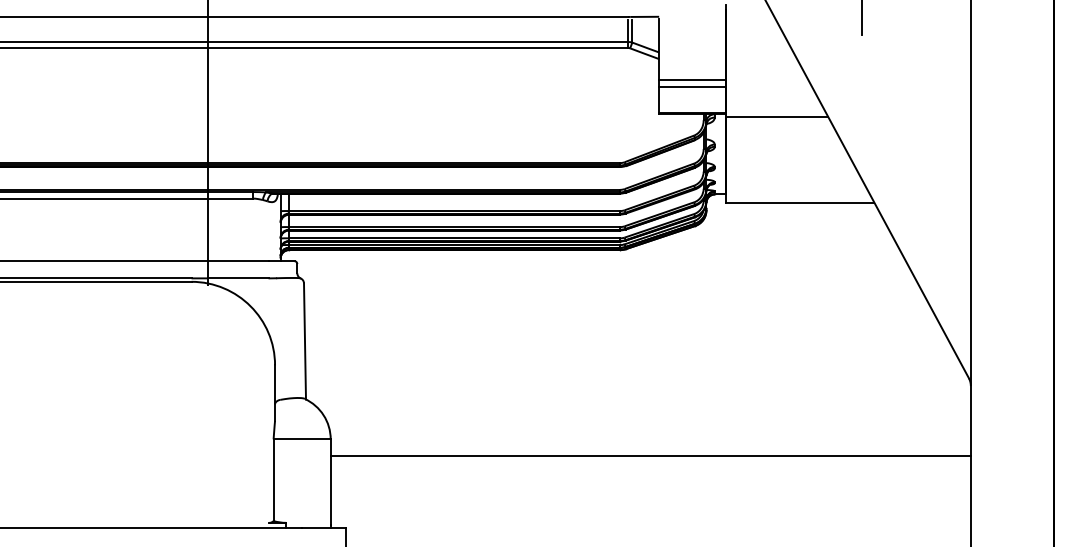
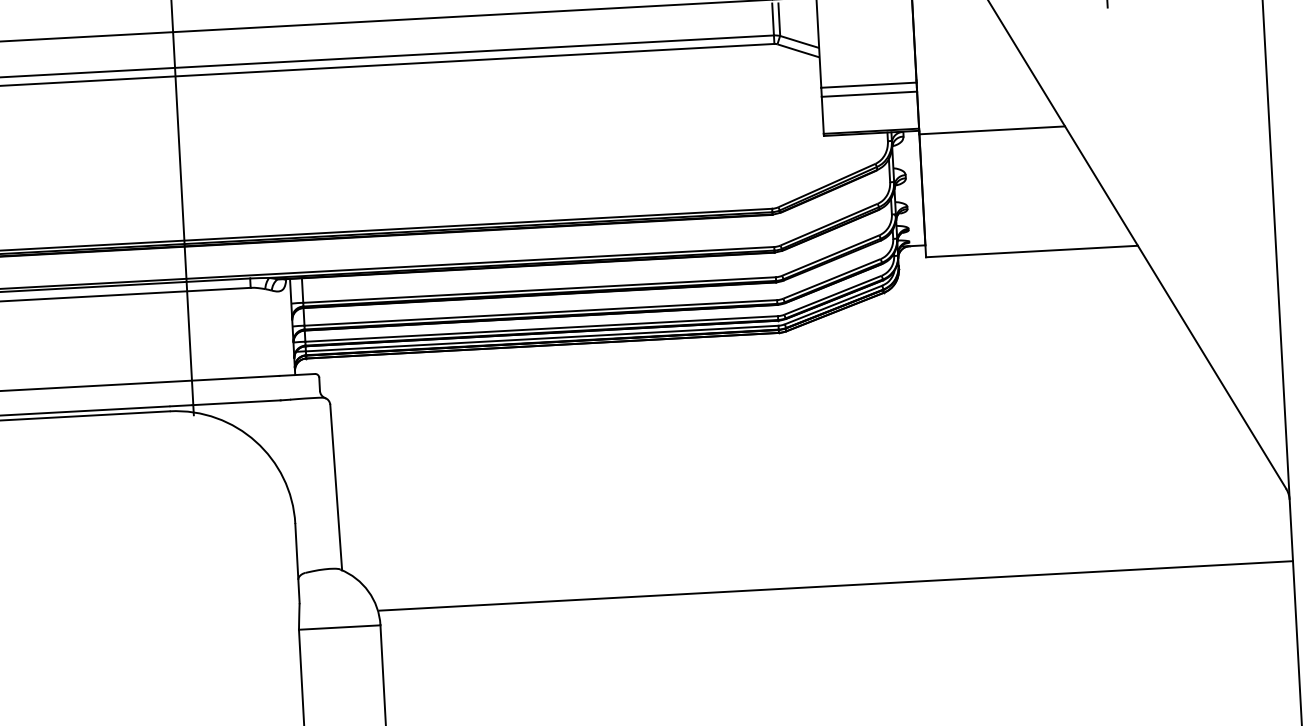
line: (650, 456) -> (835, 586), moved

